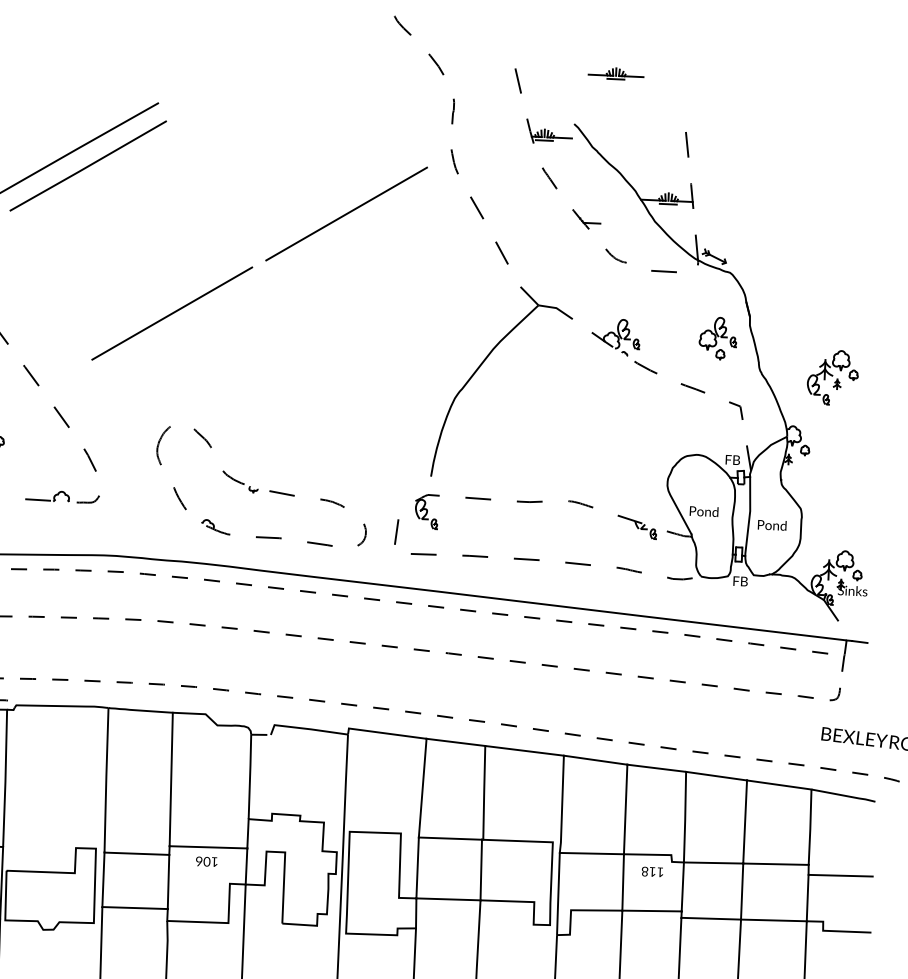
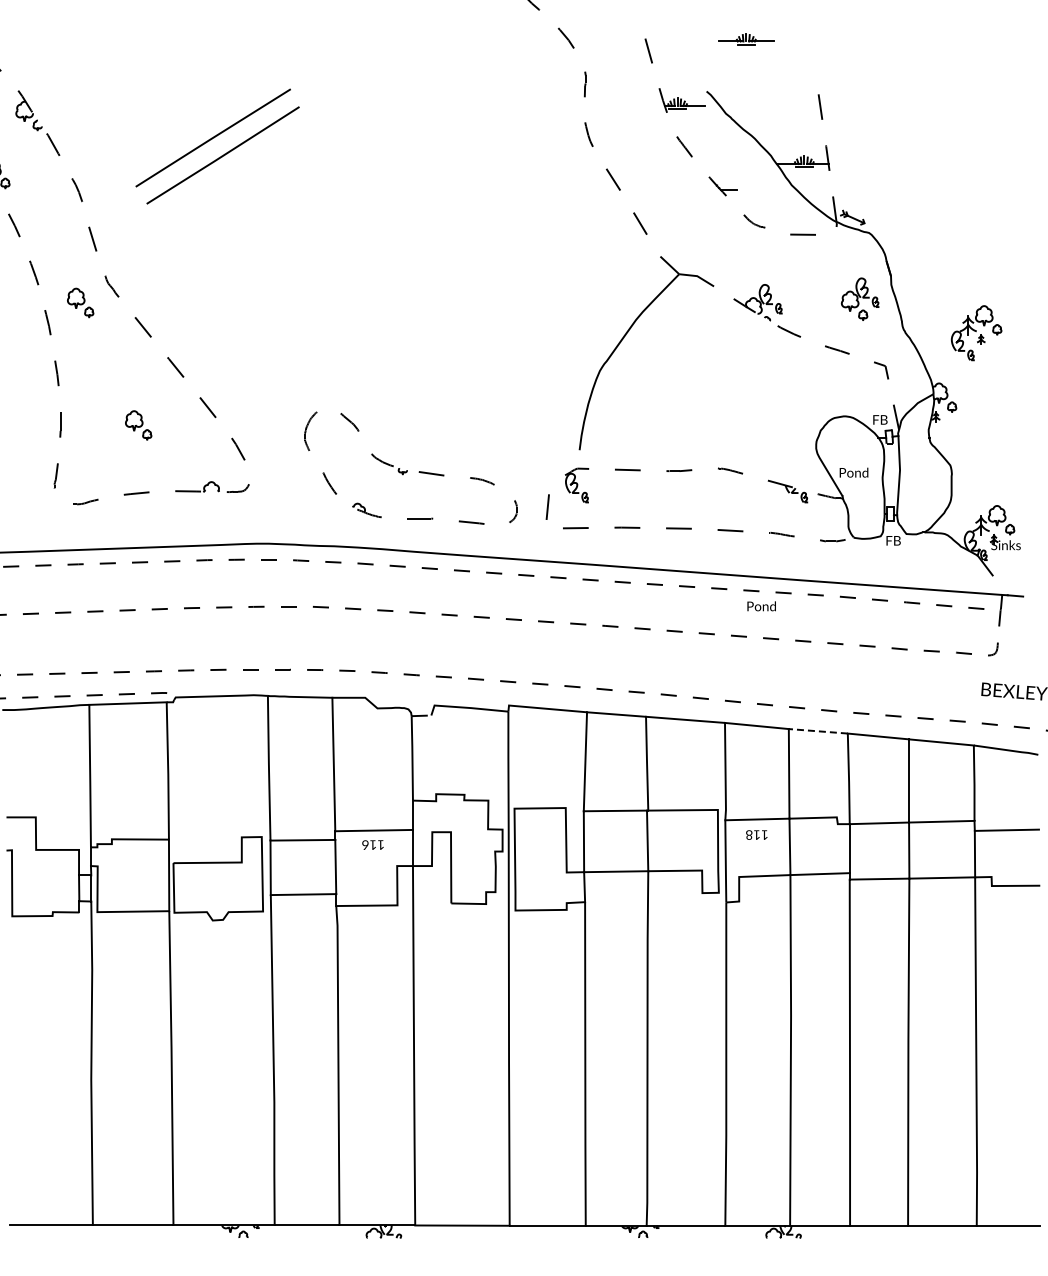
line: (346, 213) -> (483, 191), removed
line: (172, 313) -> (313, 298), removed
text: (772, 525) -> (761, 606), moved
line: (656, 768) -> (818, 731), solid -> dashed
text: (206, 861) -> (372, 844), 106 -> 116
text: (652, 871) -> (756, 834), moved

